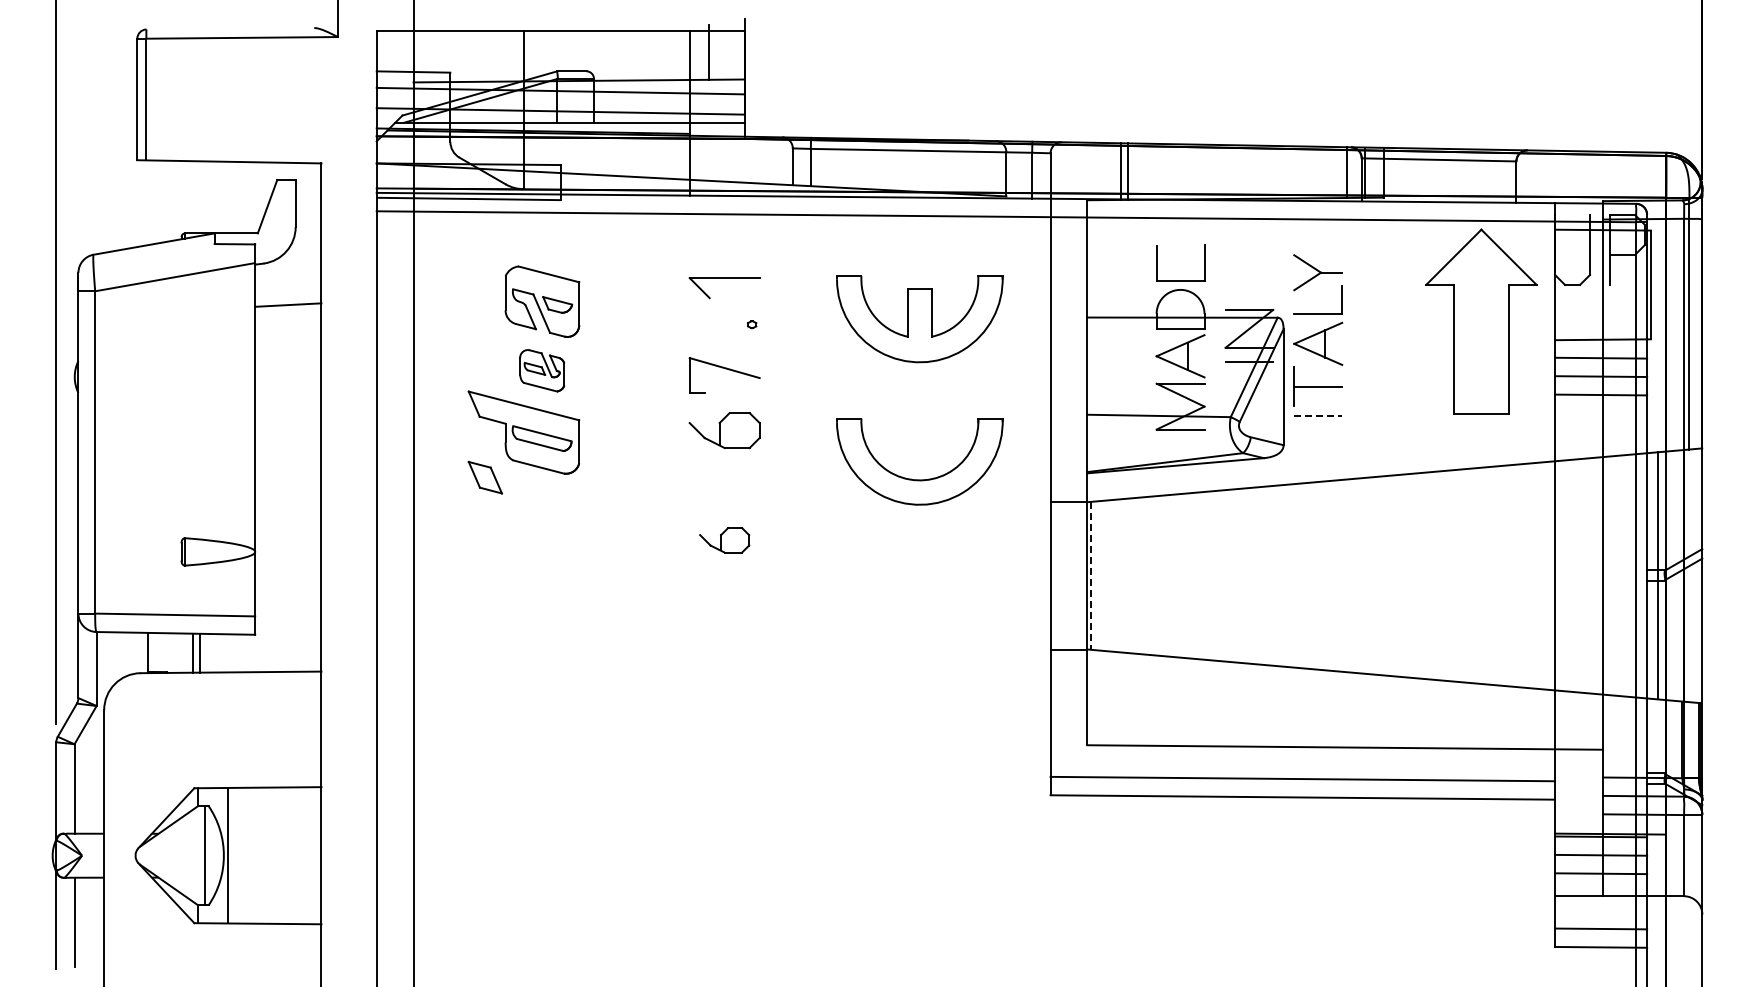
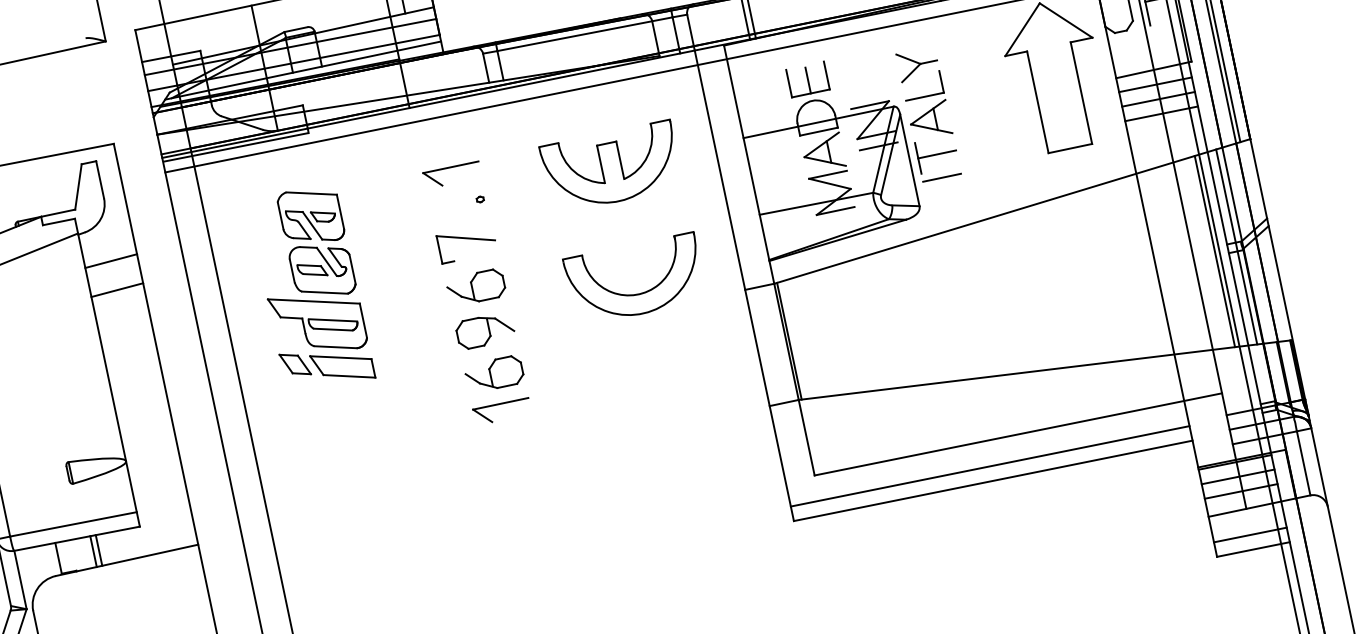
line: (1180, 263) -> (808, 80), added
line: (288, 341) -> (117, 289), added
part: (541, 370) -> (321, 270), size x1.67
line: (1318, 416) -> (942, 177), dashed -> solid
part: (724, 484) -> (485, 330), added
part: (542, 492) -> (342, 366), added
part: (724, 539) -> (494, 373), size x1.43
line: (1091, 575) -> (789, 340), dashed -> solid
line: (1630, 575) -> (1214, 251), added
part: (724, 578) -> (500, 404), added

